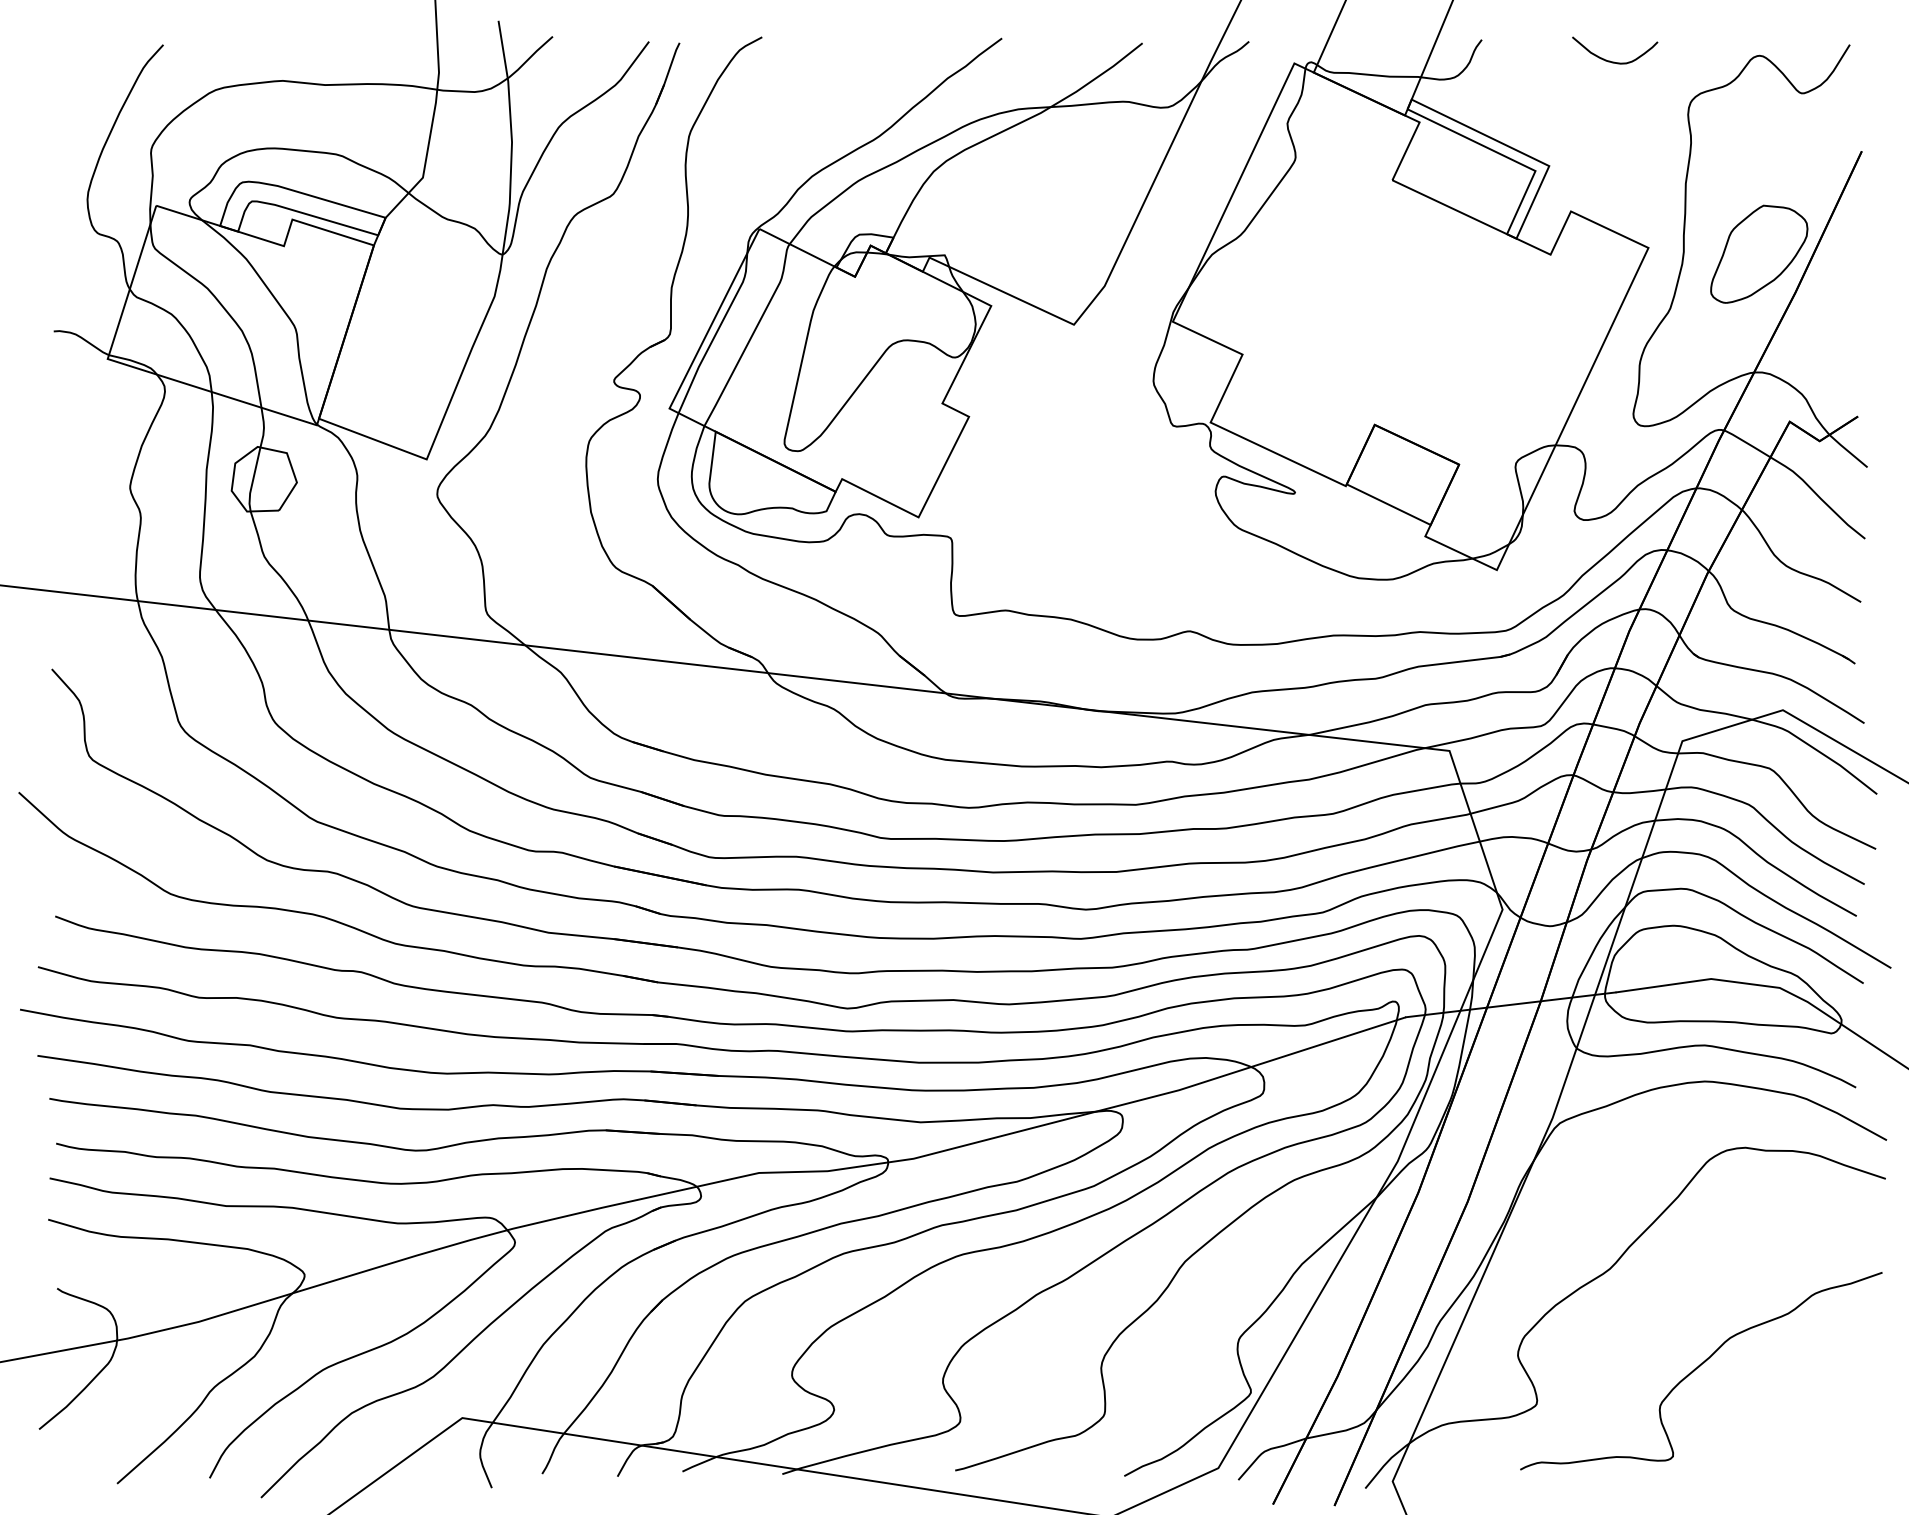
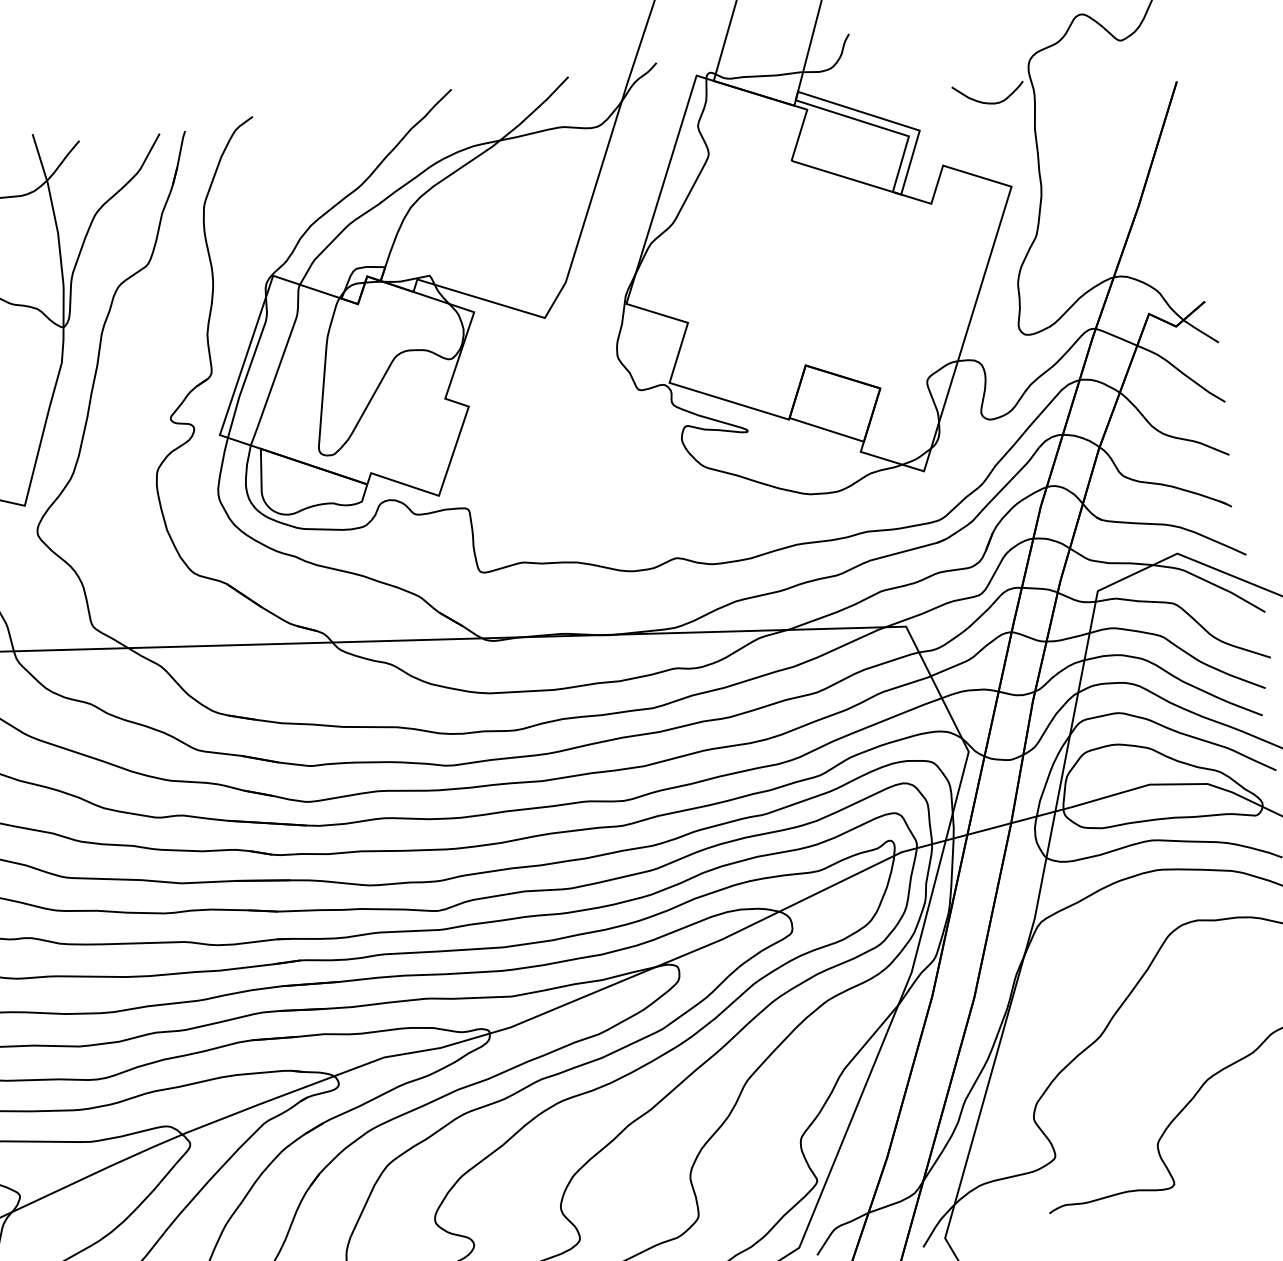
curve: (1614, 61) -> (989, 102), moved
part: (1759, 253) -> (1104, 178), removed

